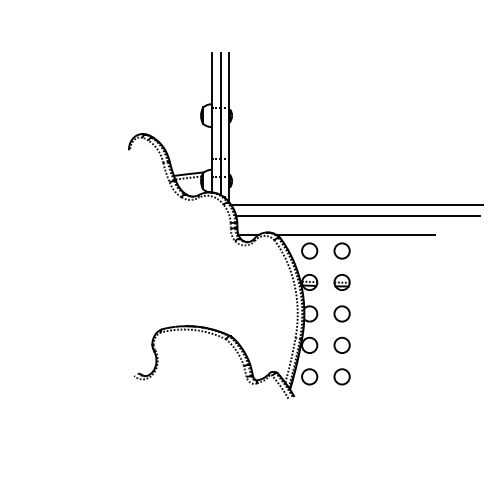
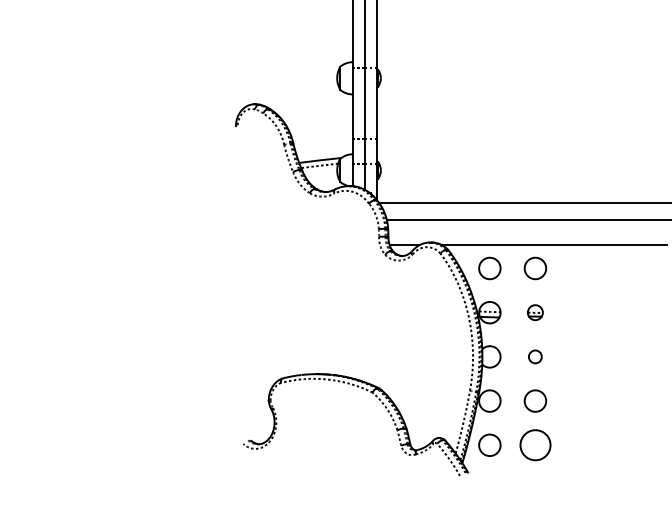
part: (341, 282) -> (534, 312), size x0.7
circle: (341, 313) -> (534, 356), size x0.6
circle: (341, 376) -> (534, 444), size x1.4

